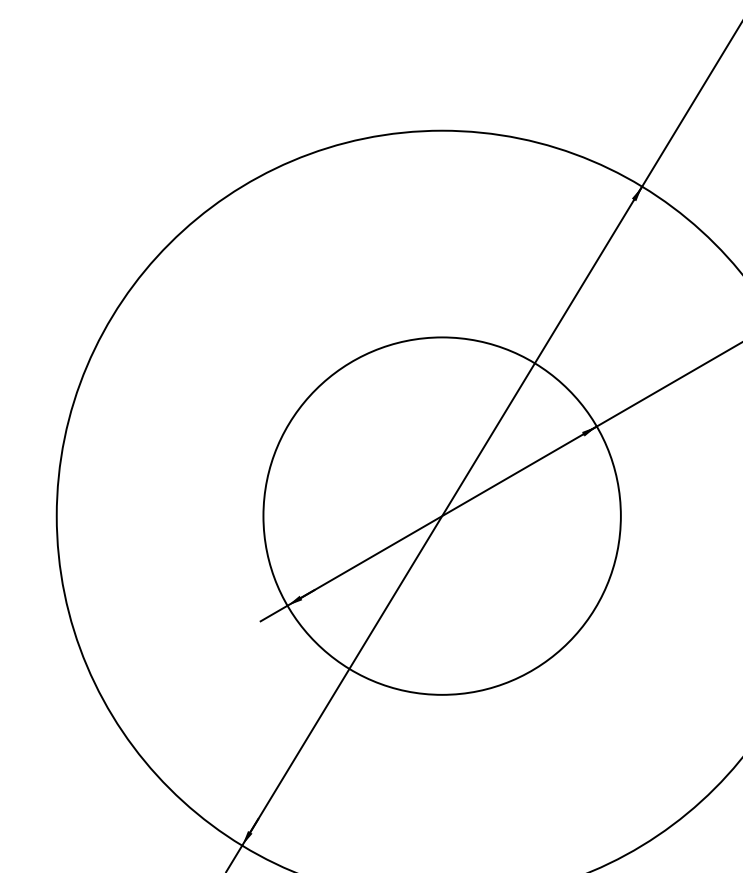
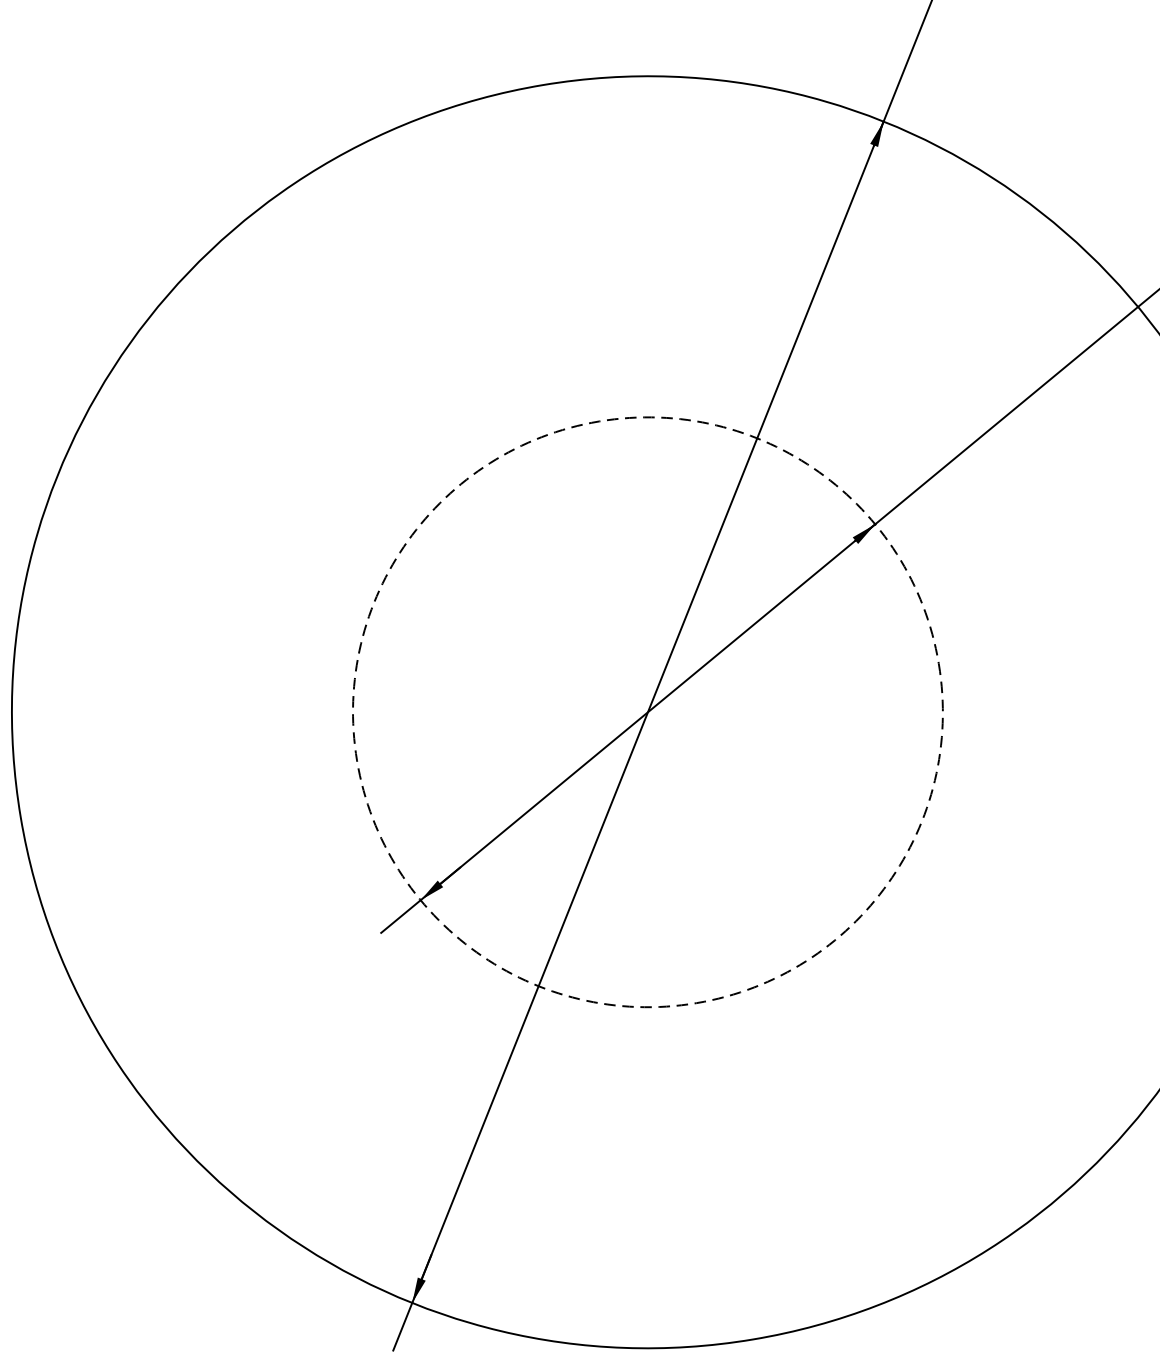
circle: (441, 515) -> (646, 711), solid -> dashed

